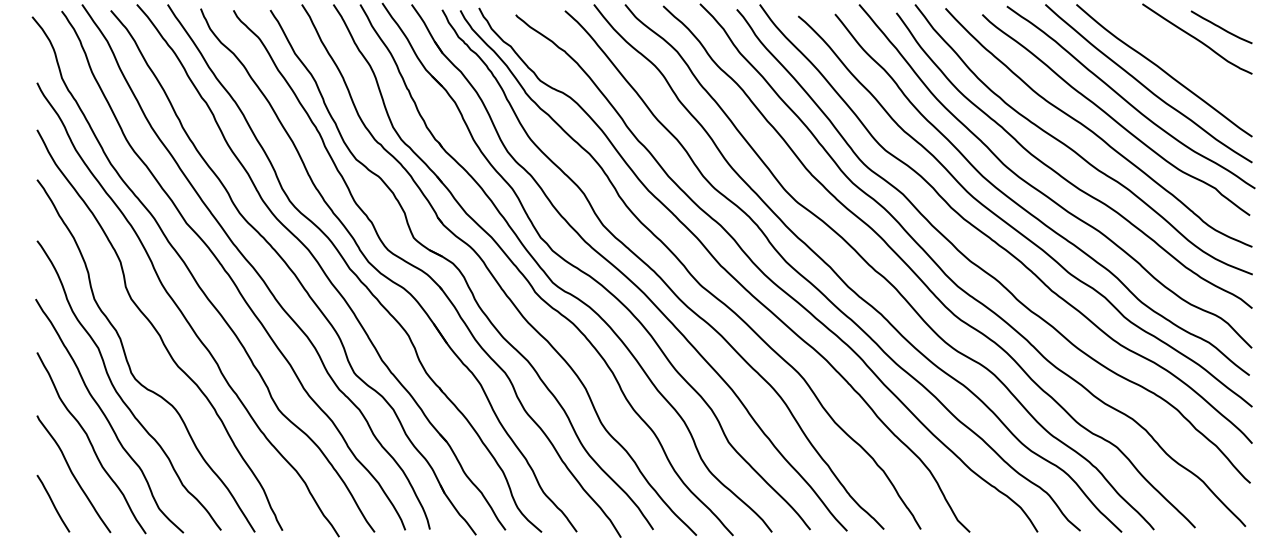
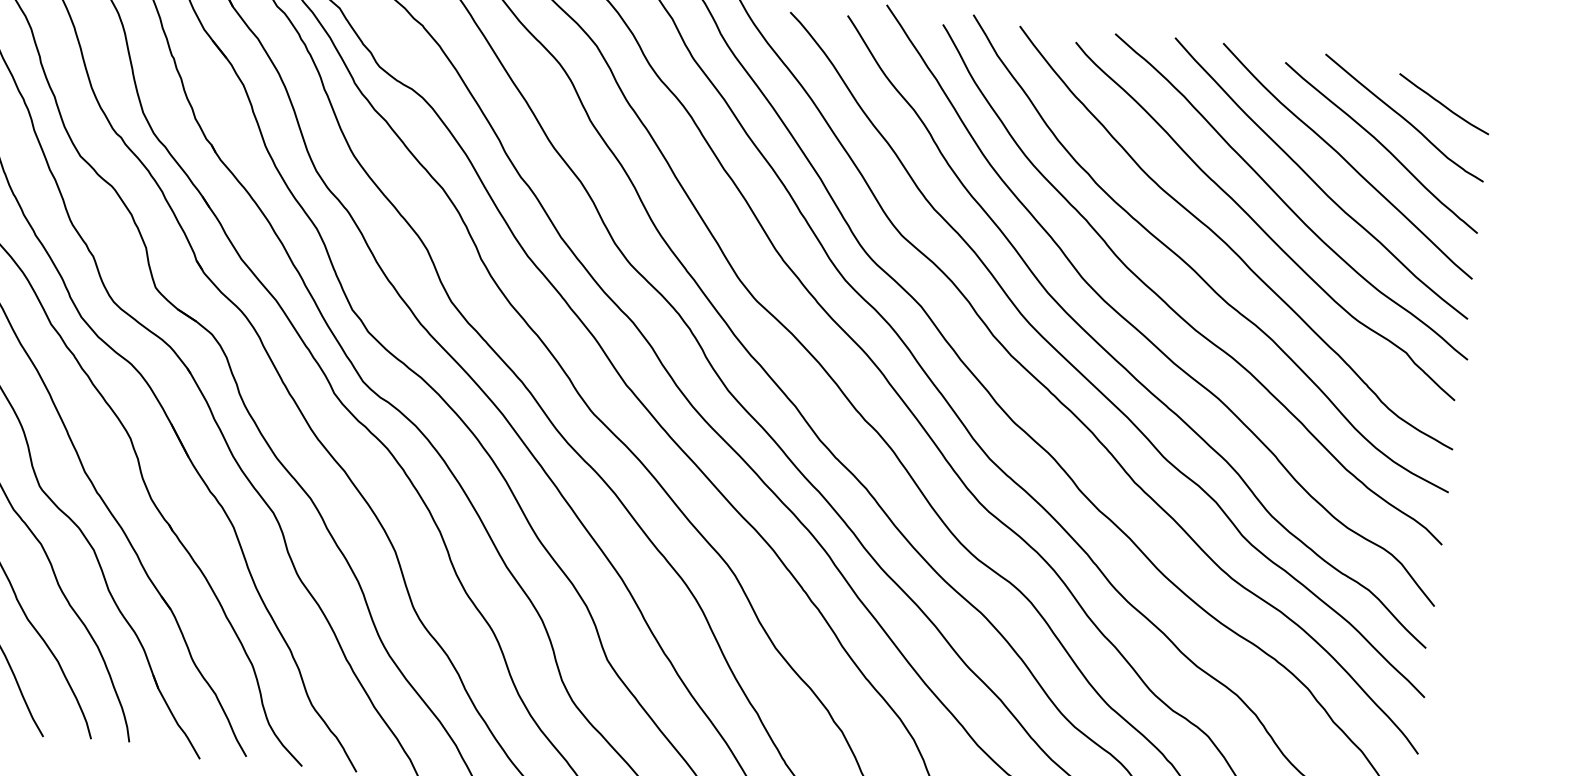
curve: (1184, 58) -> (1381, 145), added

